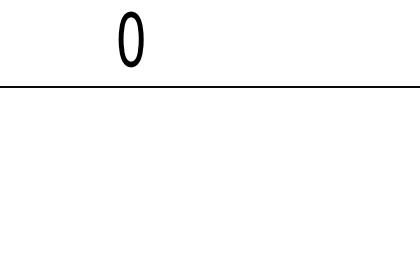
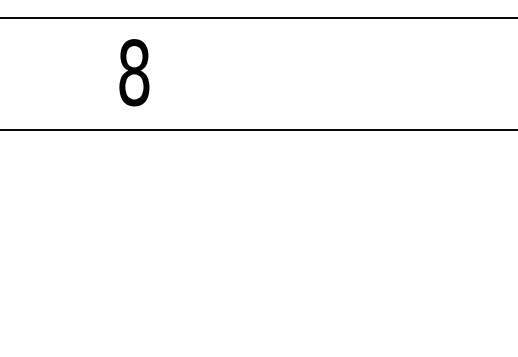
text: (131, 39) -> (134, 72), 0 -> 8

